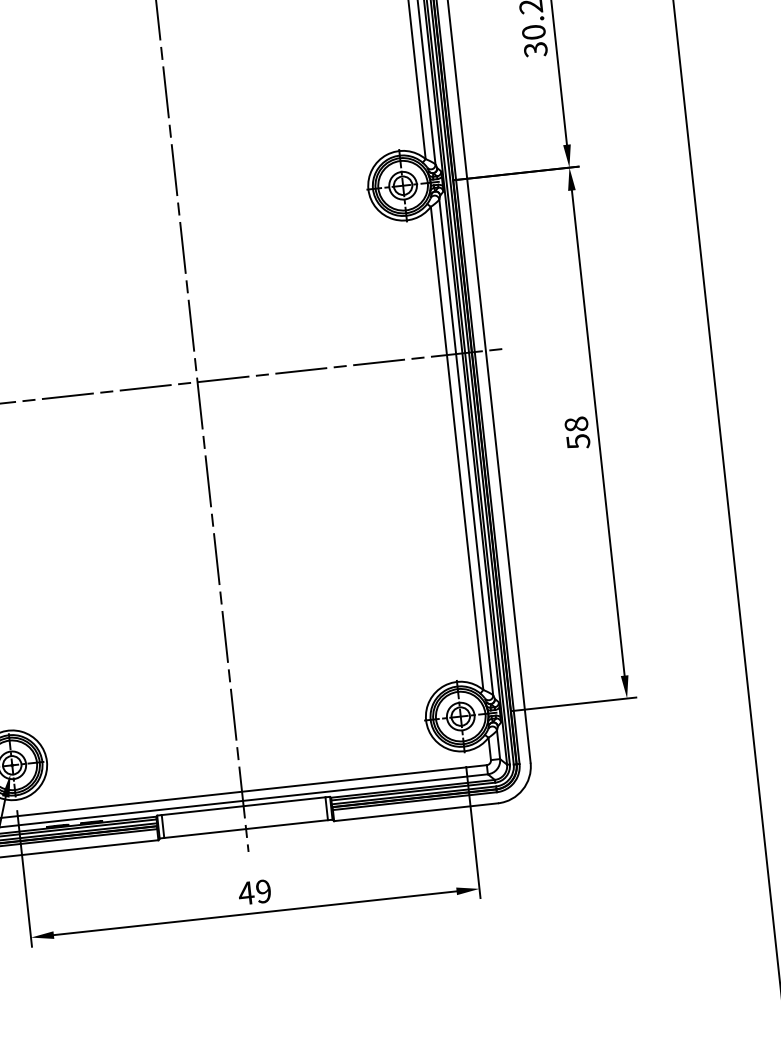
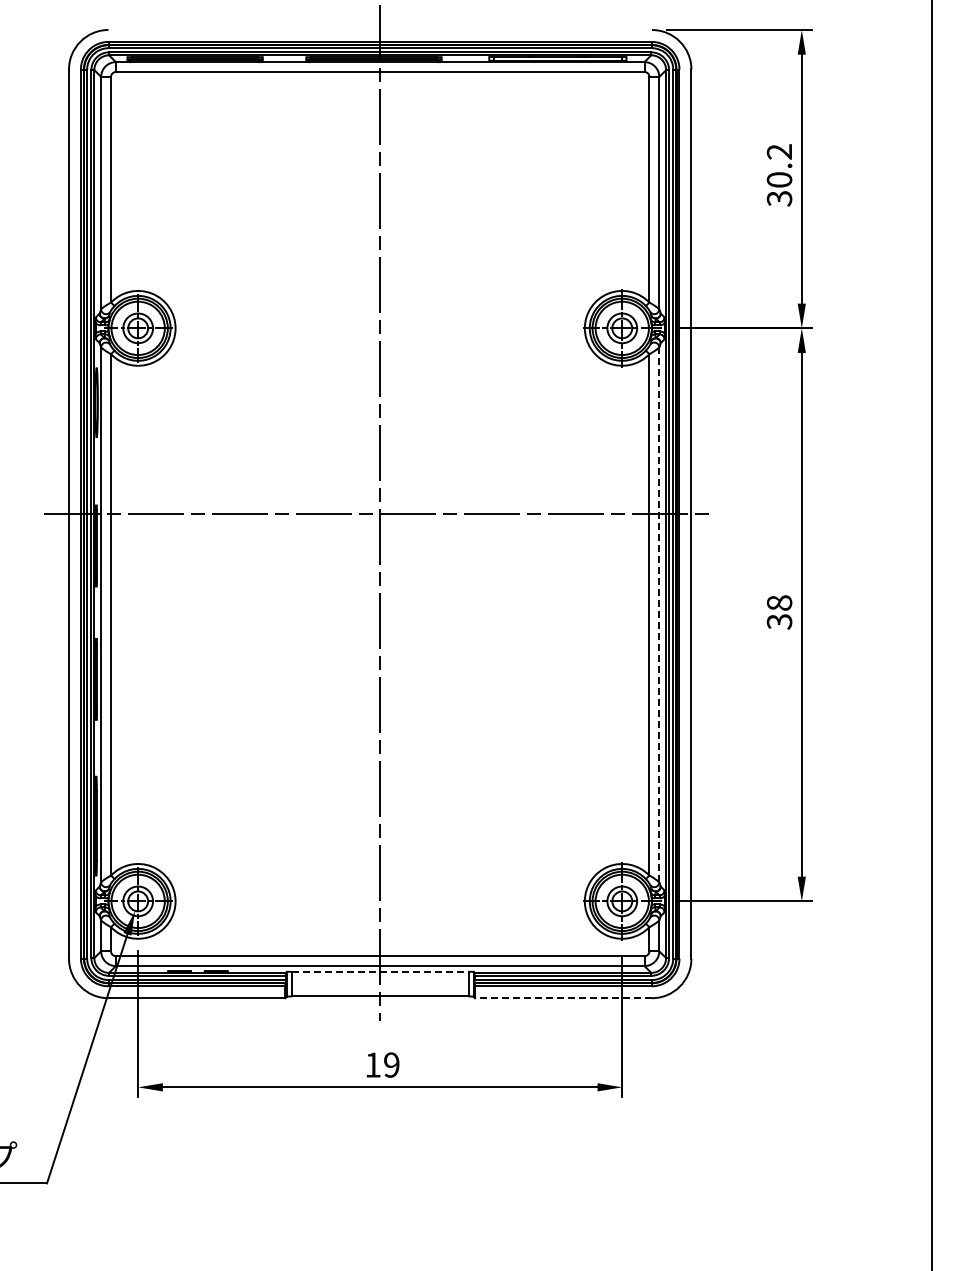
text: (577, 441) -> (778, 621), 58 -> 38
line: (466, 447) -> (659, 614), solid -> dashed
line: (243, 805) -> (380, 971), solid -> dashed
line: (416, 812) -> (563, 998), solid -> dashed
text: (245, 892) -> (372, 1064), 49 -> 19

